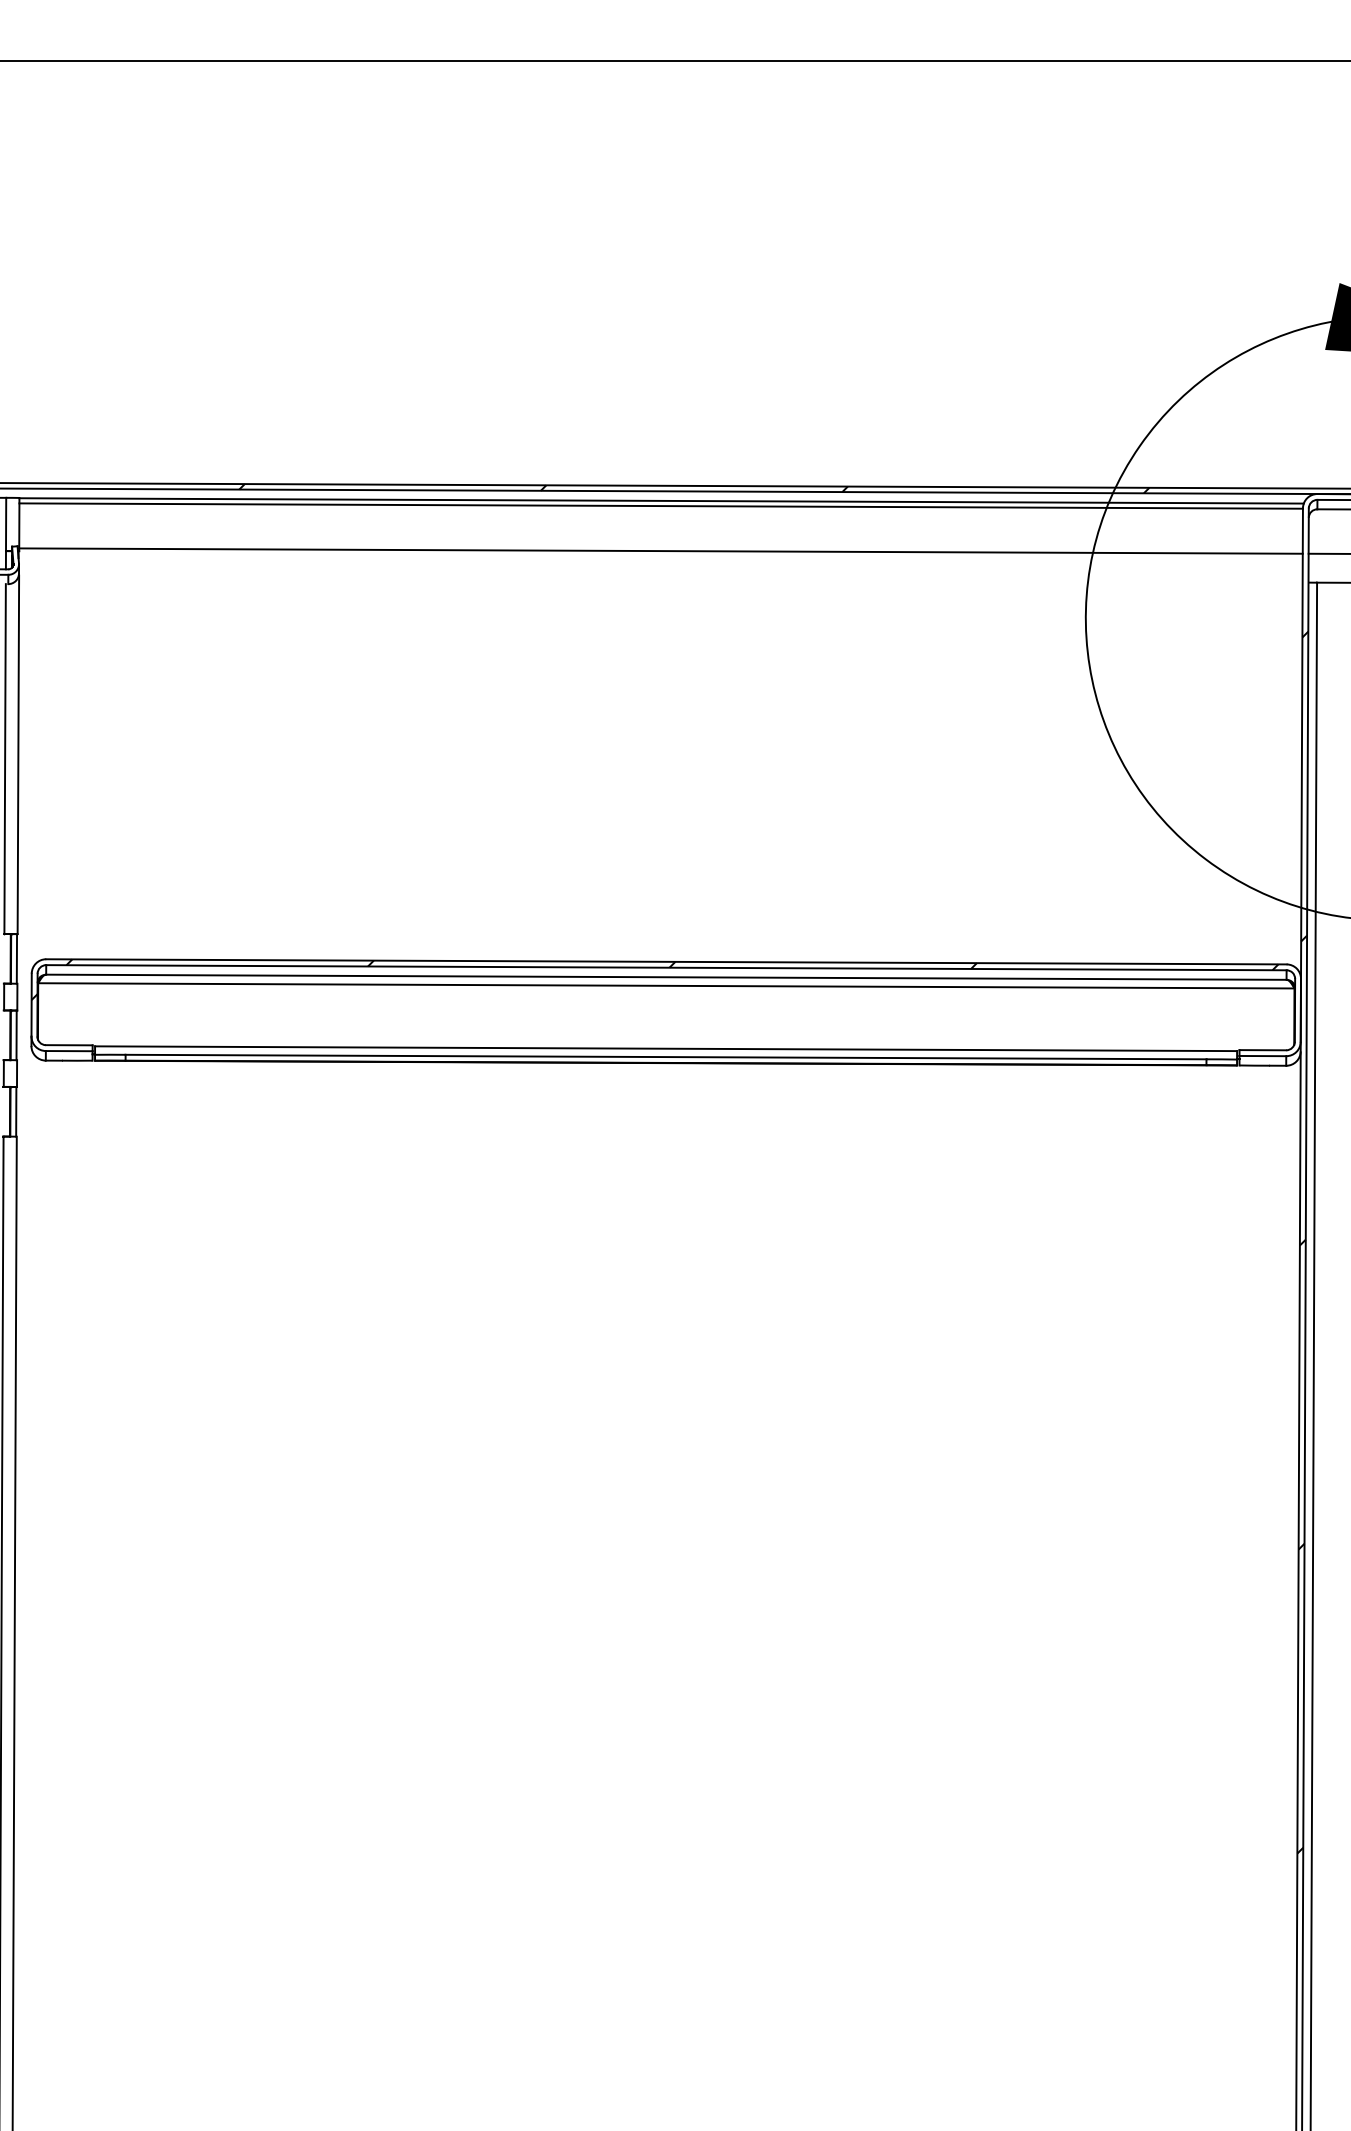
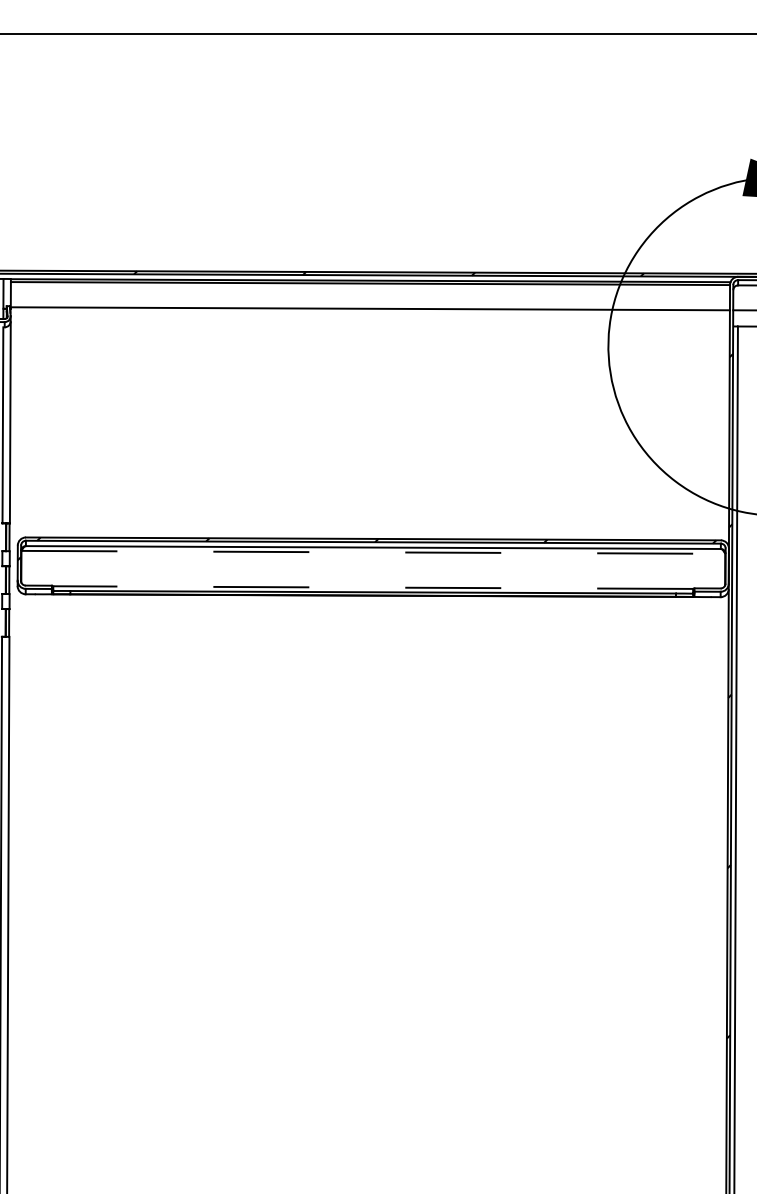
line: (666, 986) -> (373, 552), solid -> dashed
line: (666, 1048) -> (373, 587), solid -> dashed

